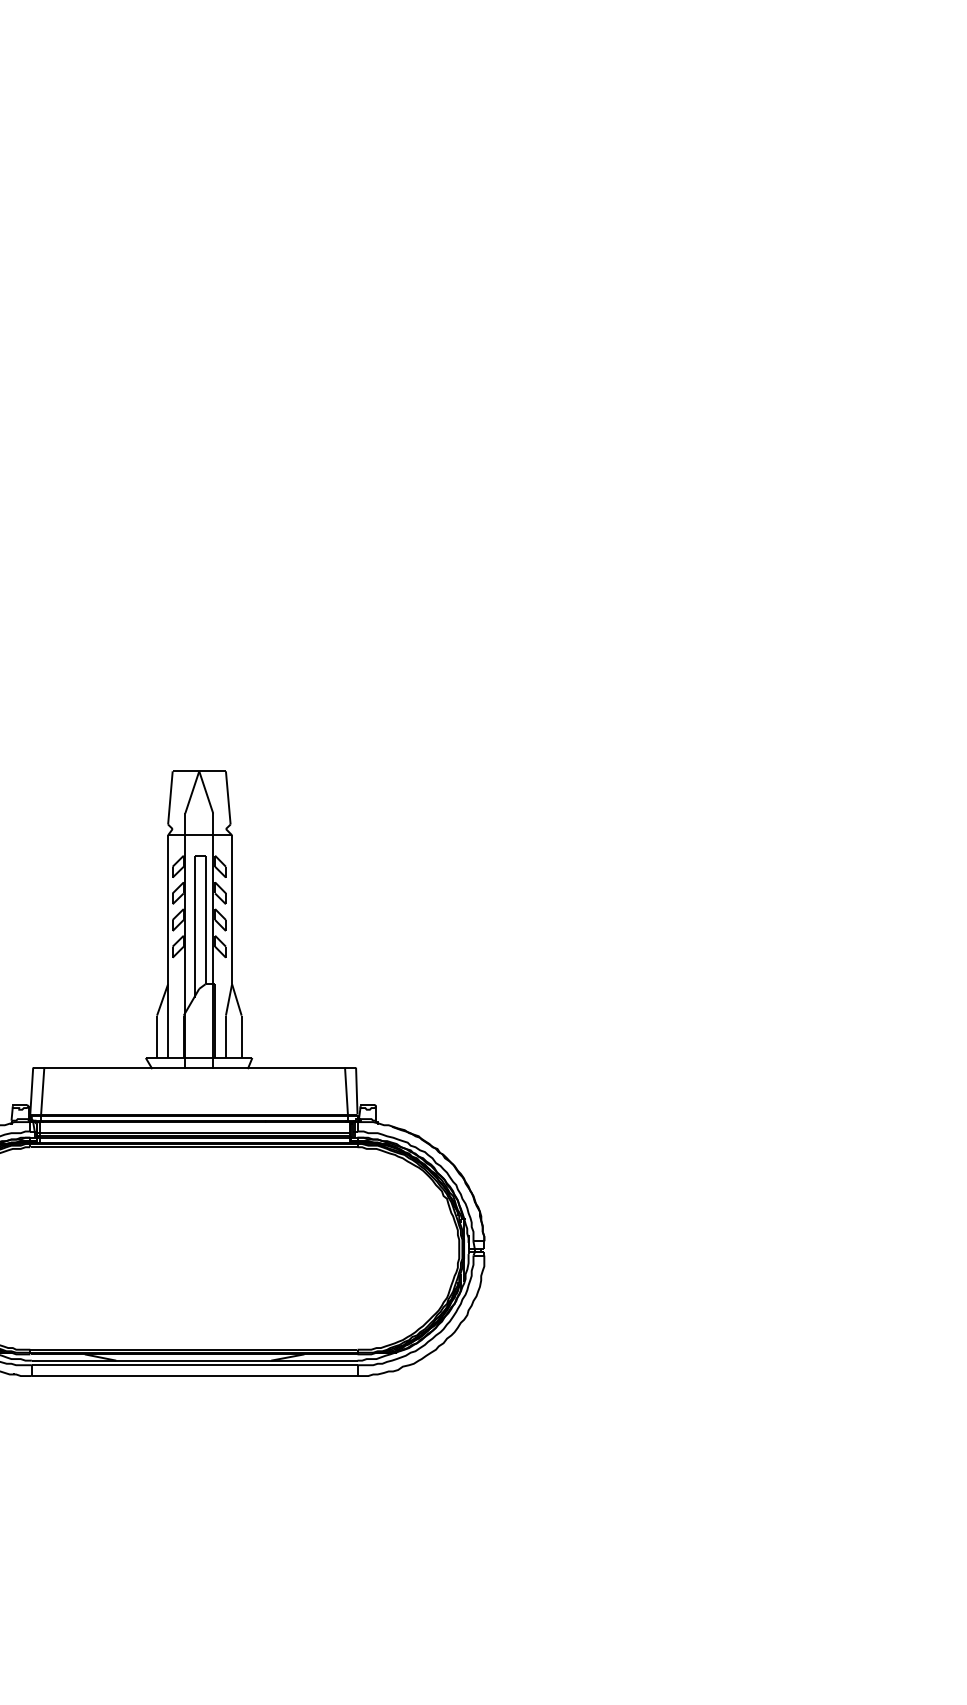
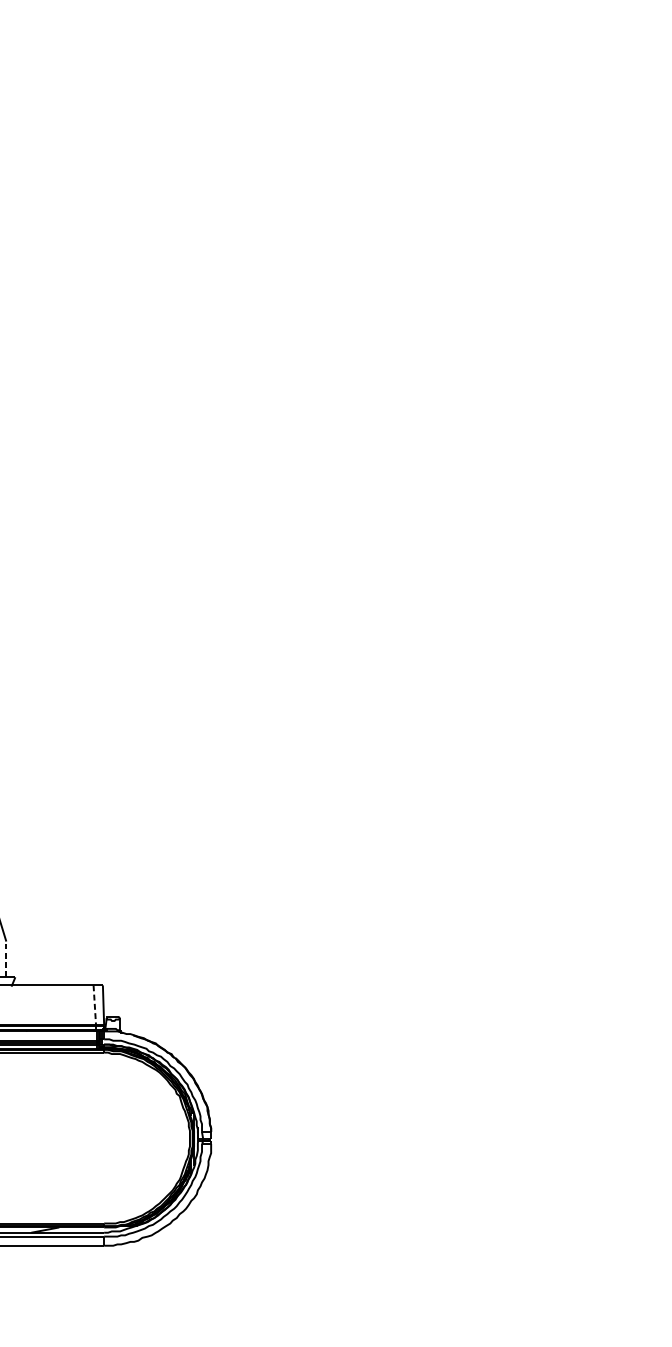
line: (241, 1036) -> (6, 959), solid -> dashed
line: (346, 1091) -> (94, 1005), solid -> dashed

